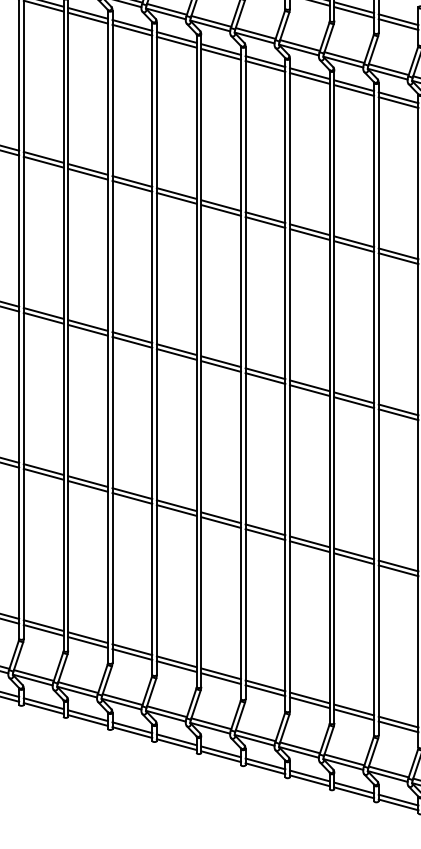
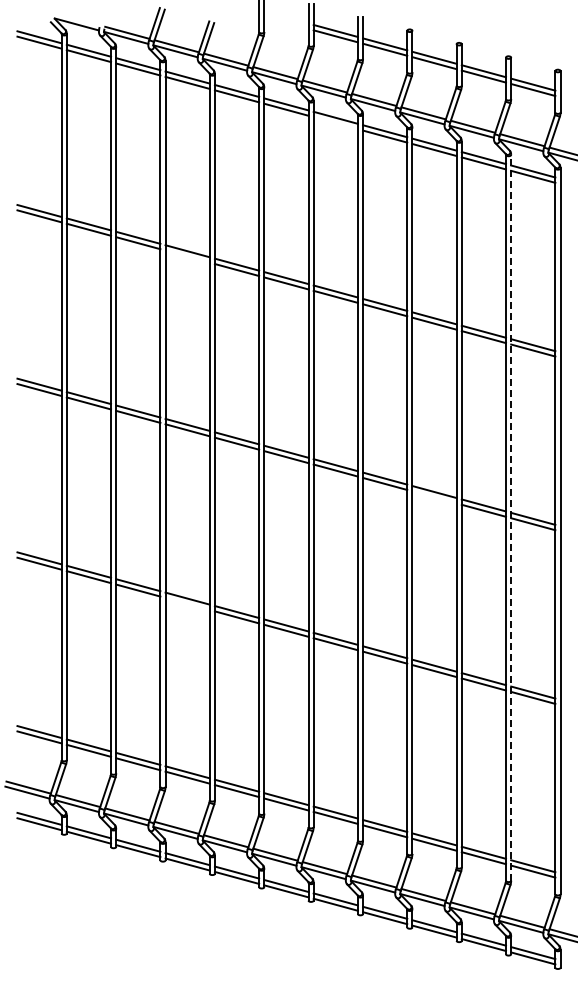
line: (220, 54) -> (335, 123), removed
line: (87, 174) -> (187, 256), removed
line: (309, 390) -> (434, 497), removed
line: (379, 408) -> (511, 517), solid -> dashed
line: (87, 485) -> (187, 603), removed

